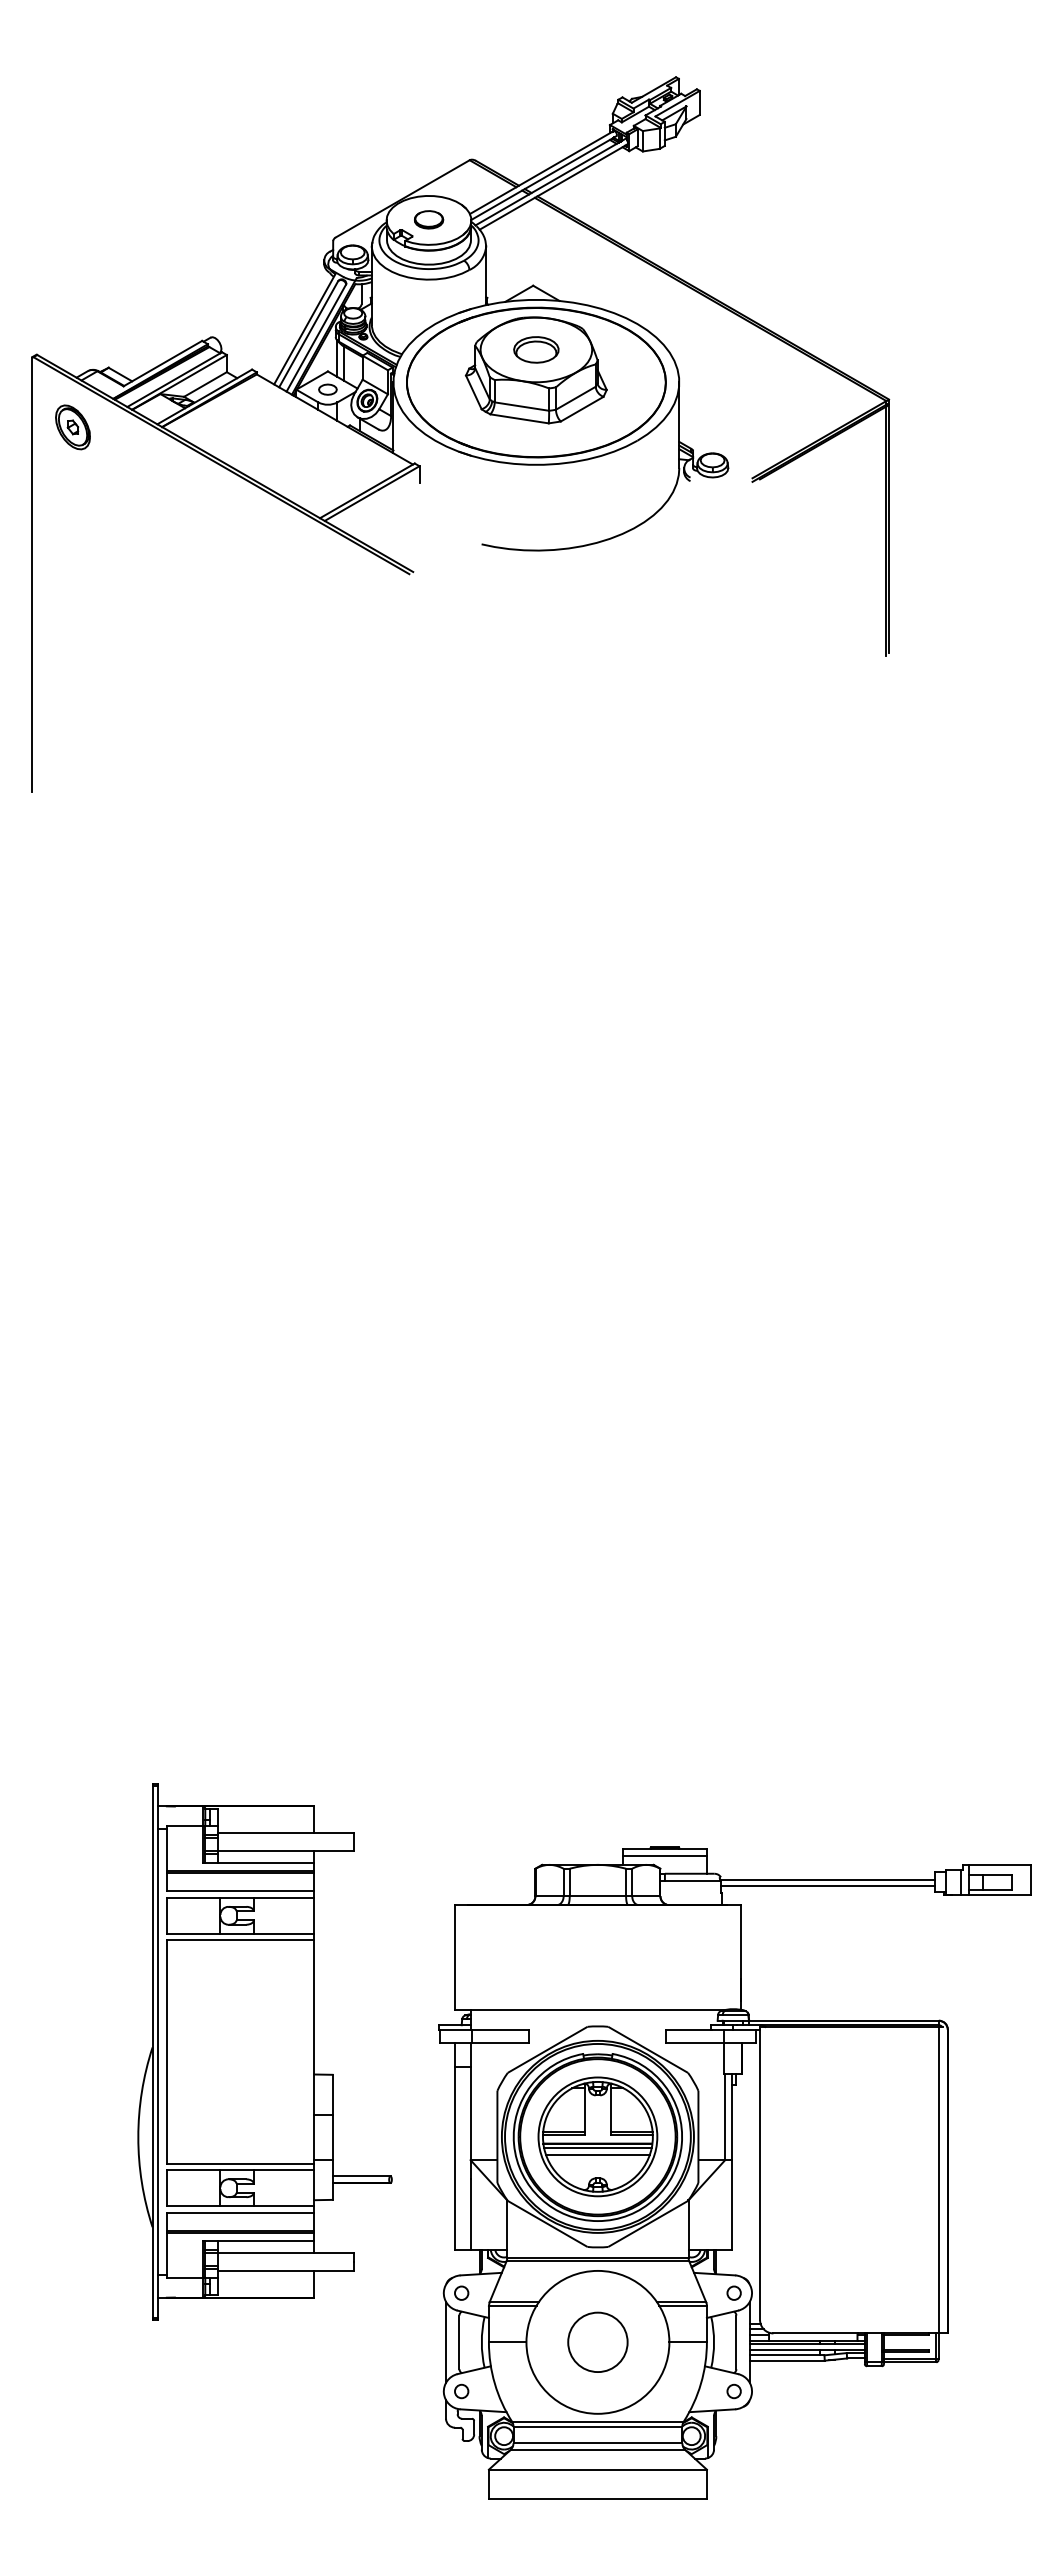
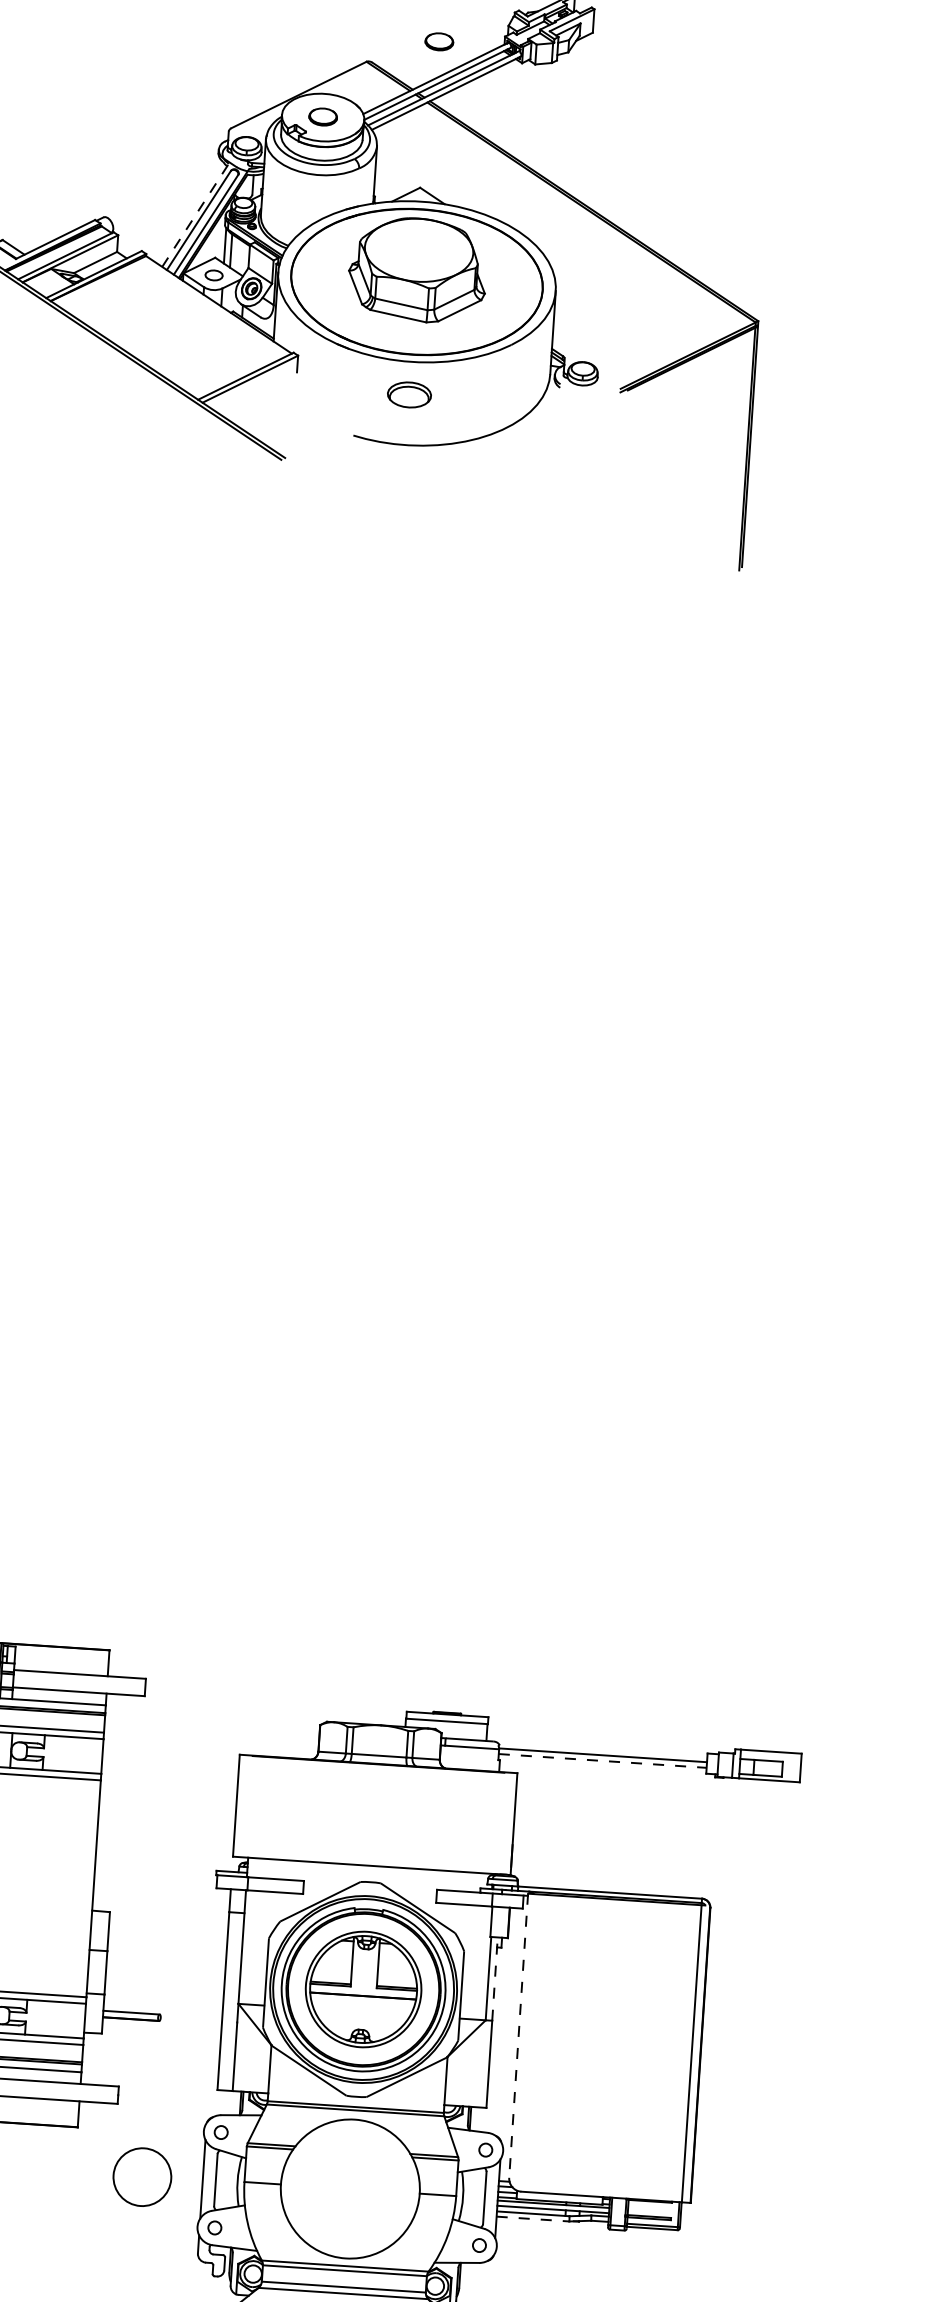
part: (543, 134) -> (439, 41), added
line: (305, 328) -> (196, 214), solid -> dashed
part: (536, 349) -> (409, 394), moved
line: (828, 1886) -> (603, 1761), solid -> dashed
line: (731, 2117) -> (494, 1979), solid -> dashed
line: (597, 2148) -> (362, 2000), removed
line: (597, 2154) -> (362, 2006), removed
line: (760, 2174) -> (519, 2036), solid -> dashed
circle: (597, 2341) -> (142, 2176), moved
line: (787, 2360) -> (533, 2218), solid -> dashed

